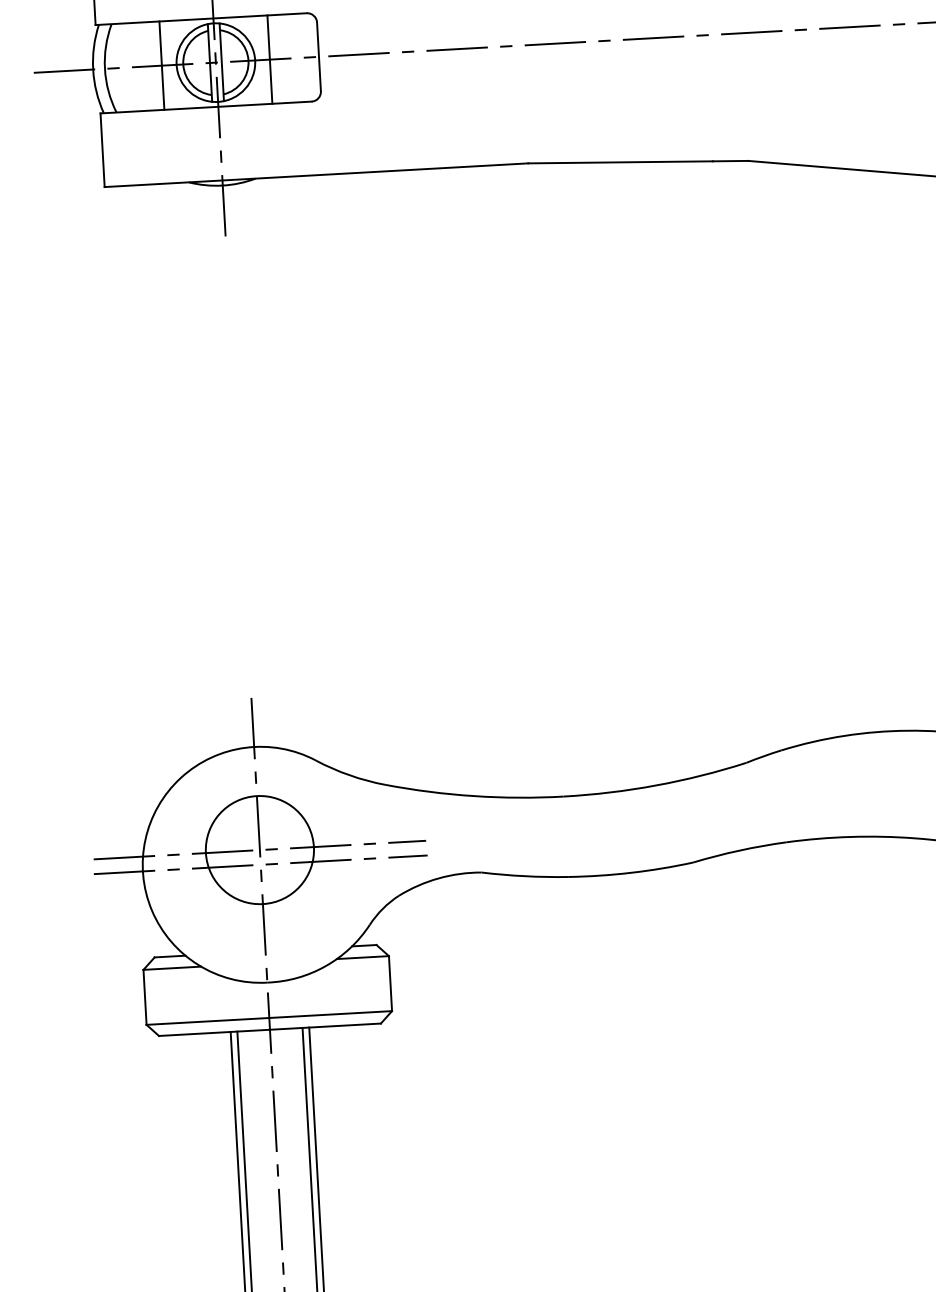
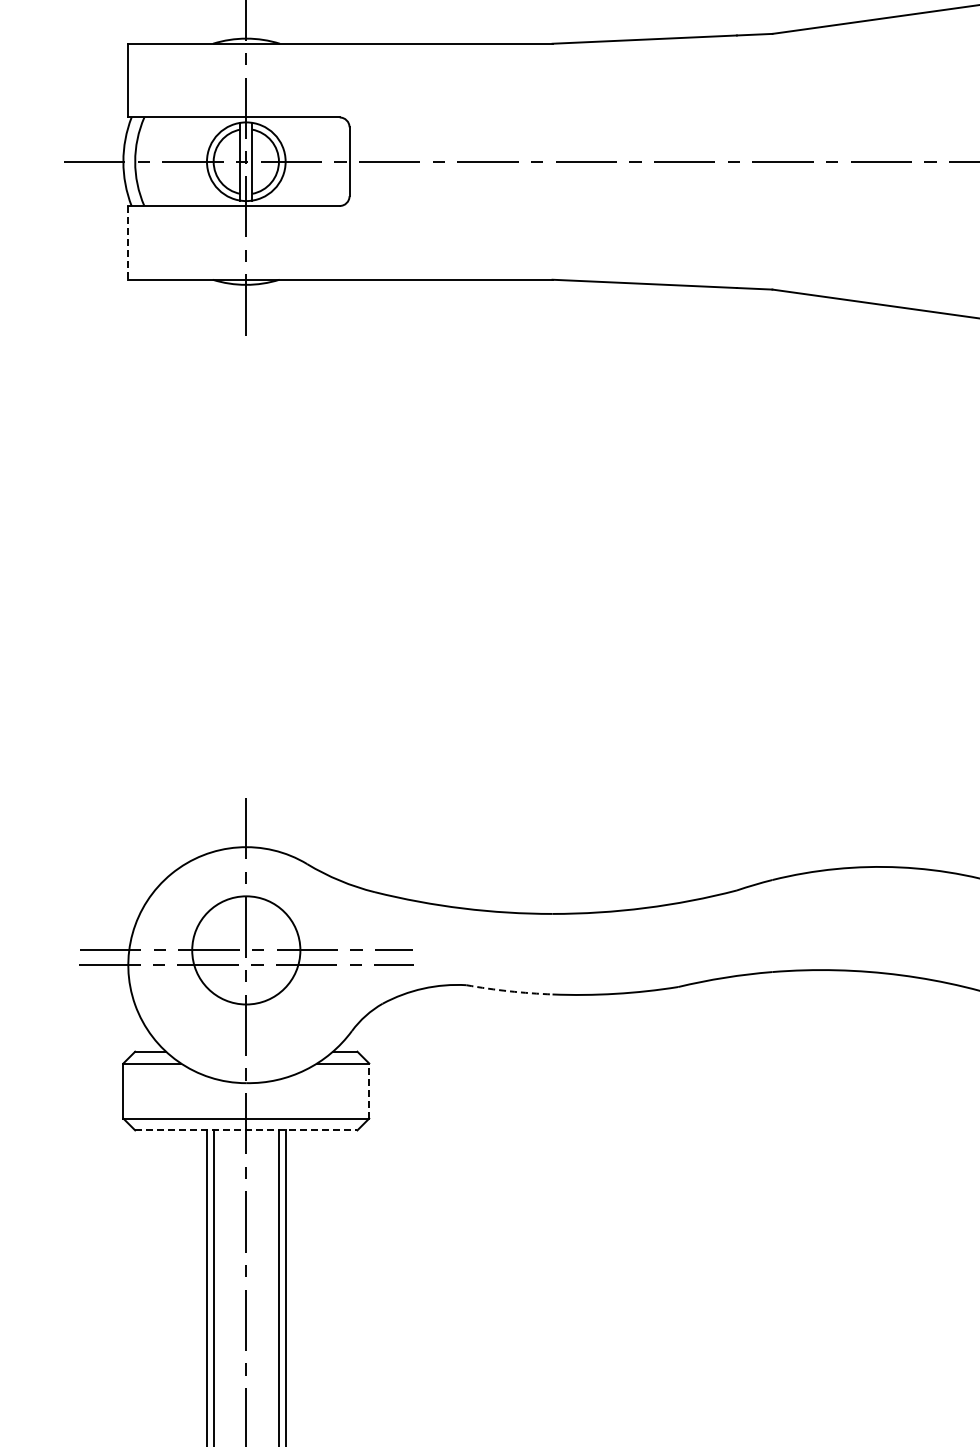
line: (269, 59) -> (300, 161), removed
line: (162, 65) -> (192, 161), removed
line: (102, 149) -> (128, 242), solid -> dashed
arc: (524, 876) -> (509, 991), solid -> dashed
line: (390, 984) -> (369, 1091), solid -> dashed
line: (270, 1029) -> (246, 1130), solid -> dashed

